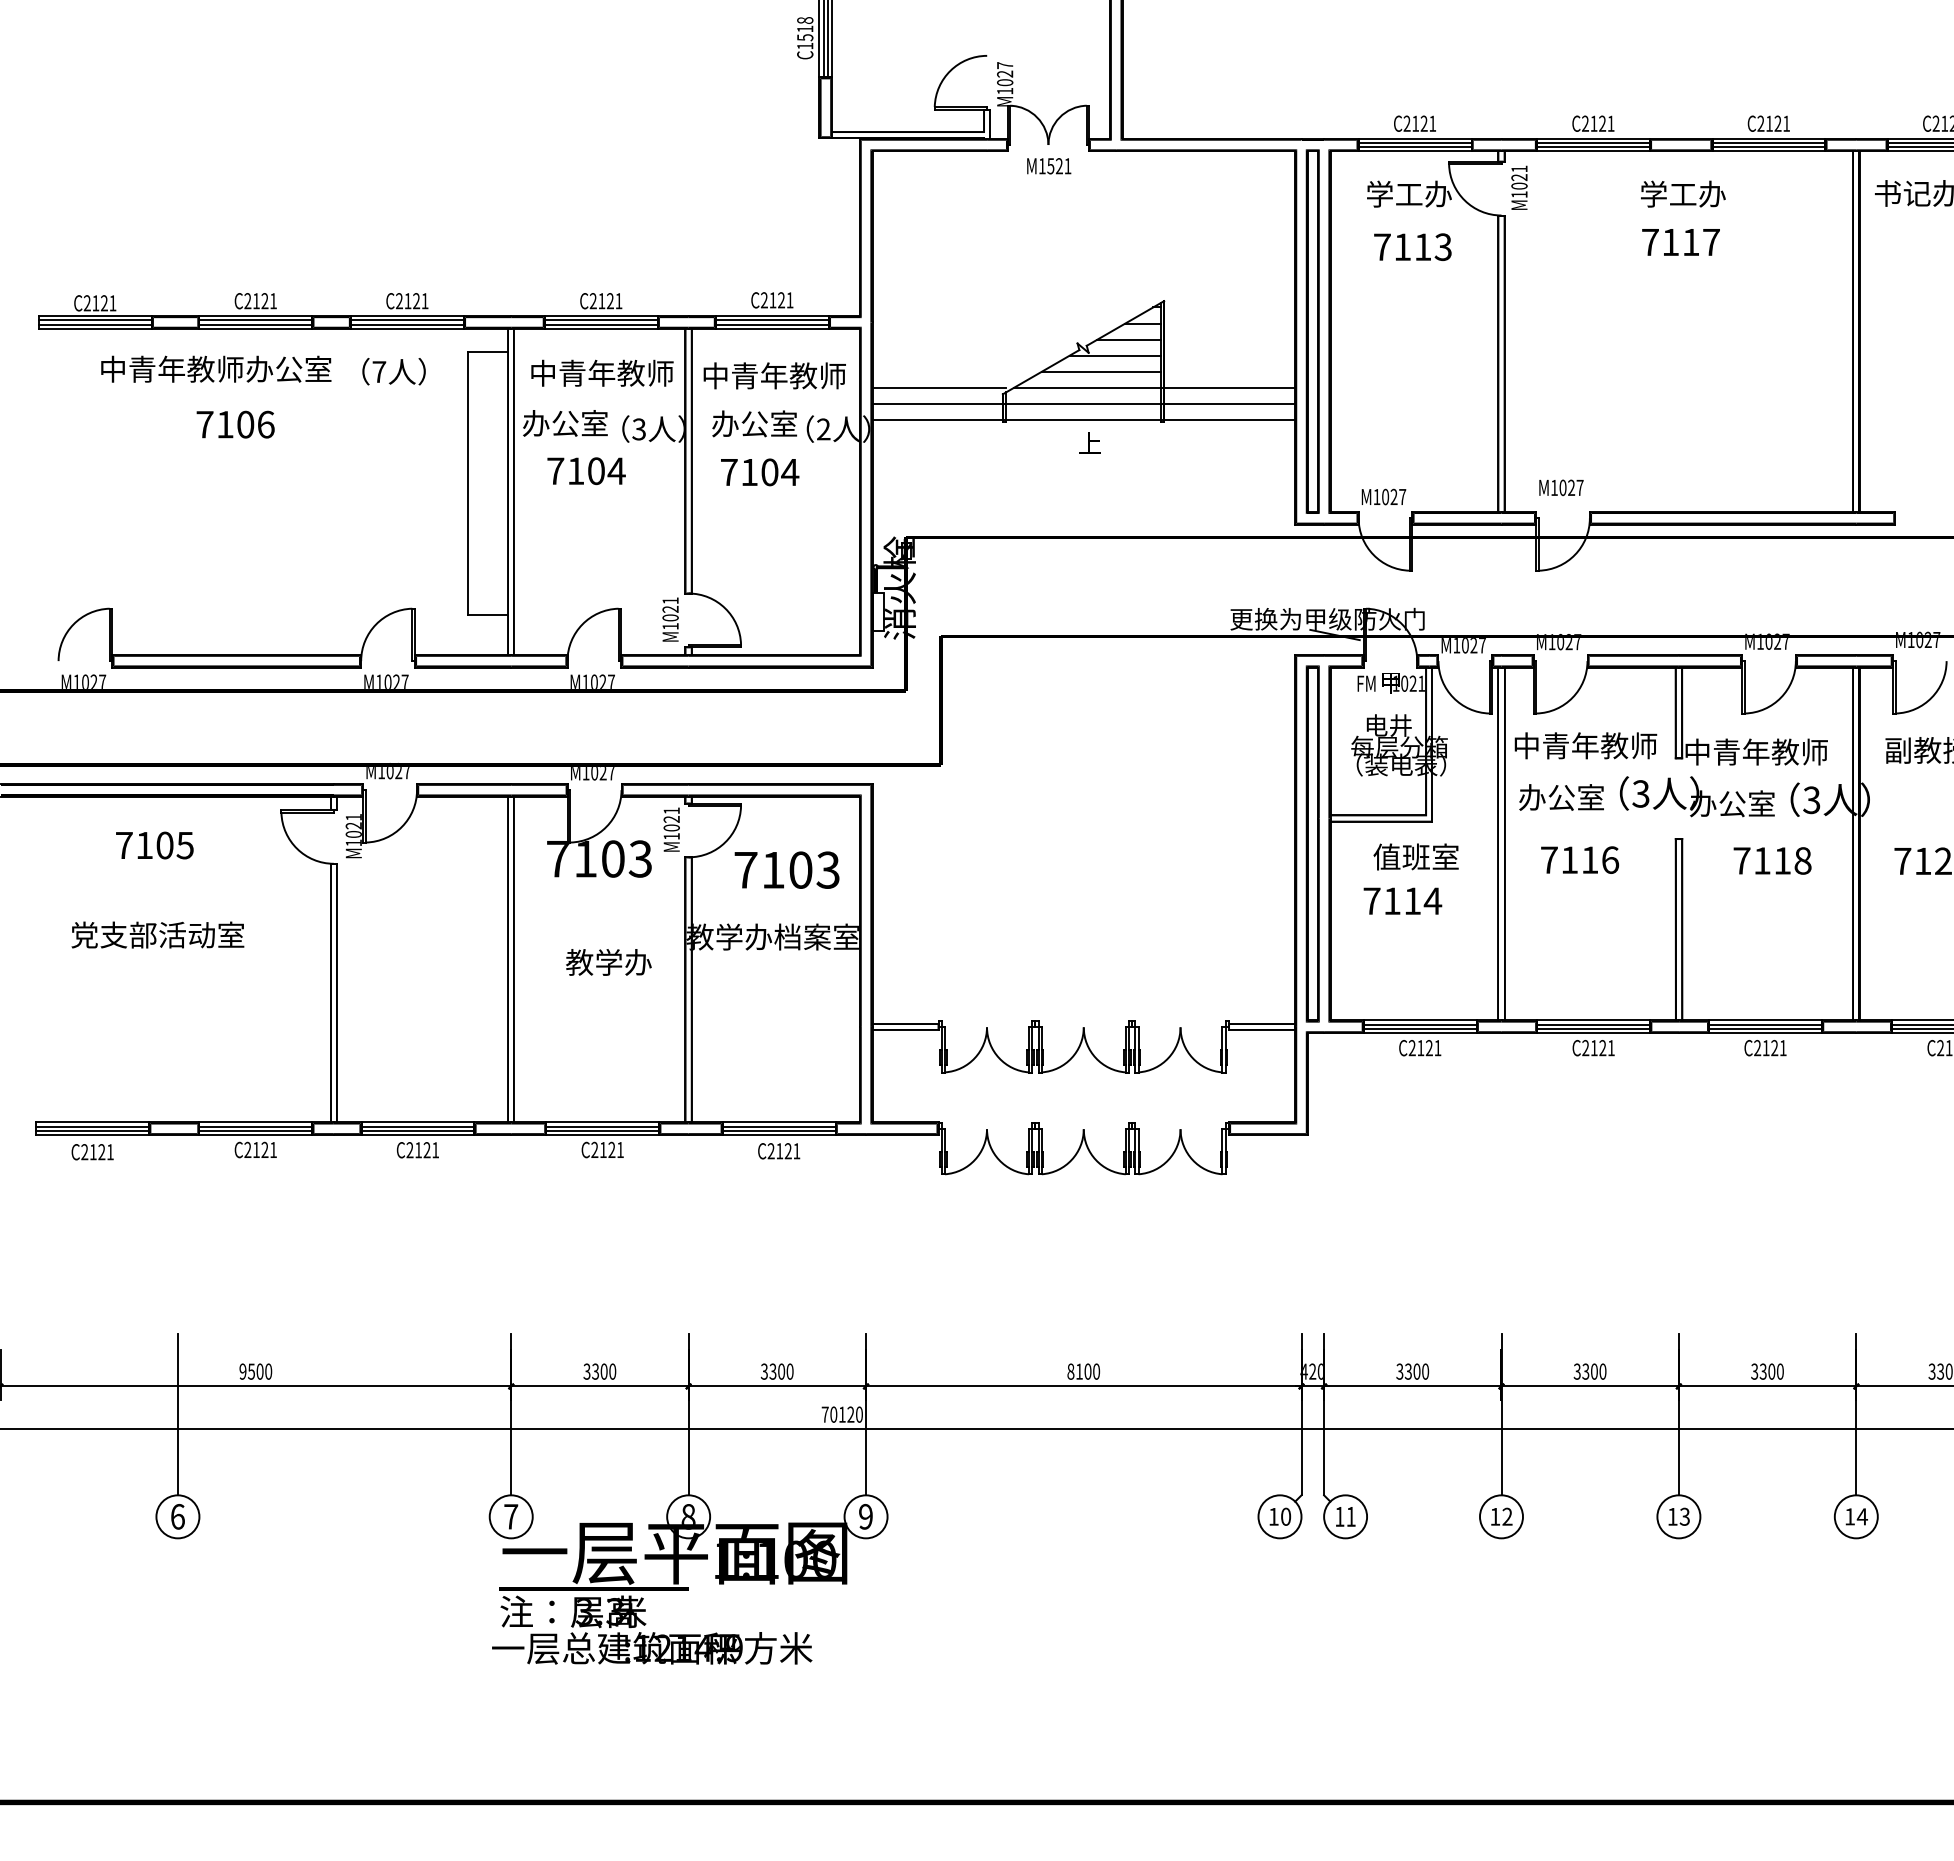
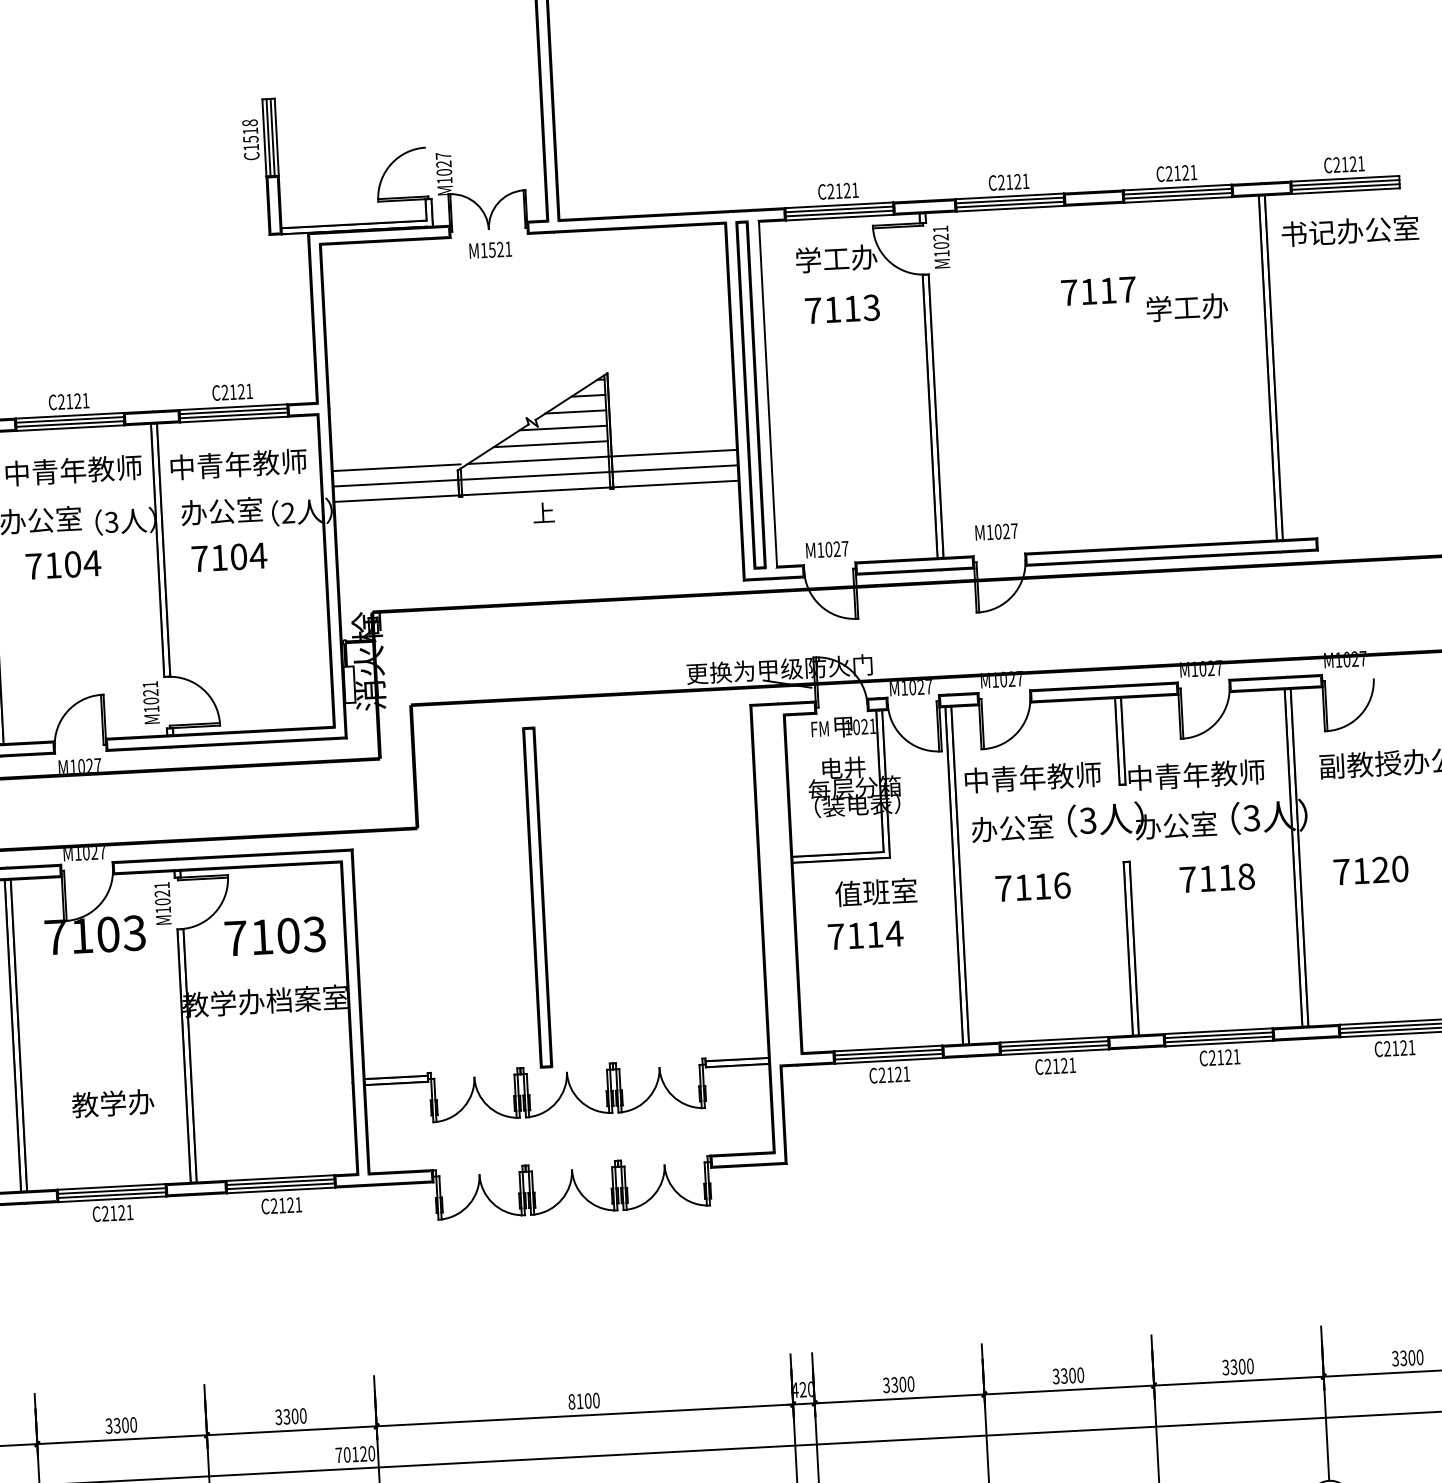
text: (1683, 193) -> (1187, 306), moved
fill: (1329, 331) -> (767, 394), removed
part: (1312, 843) -> (537, 897), moved
text: (608, 962) -> (112, 1103), moved

